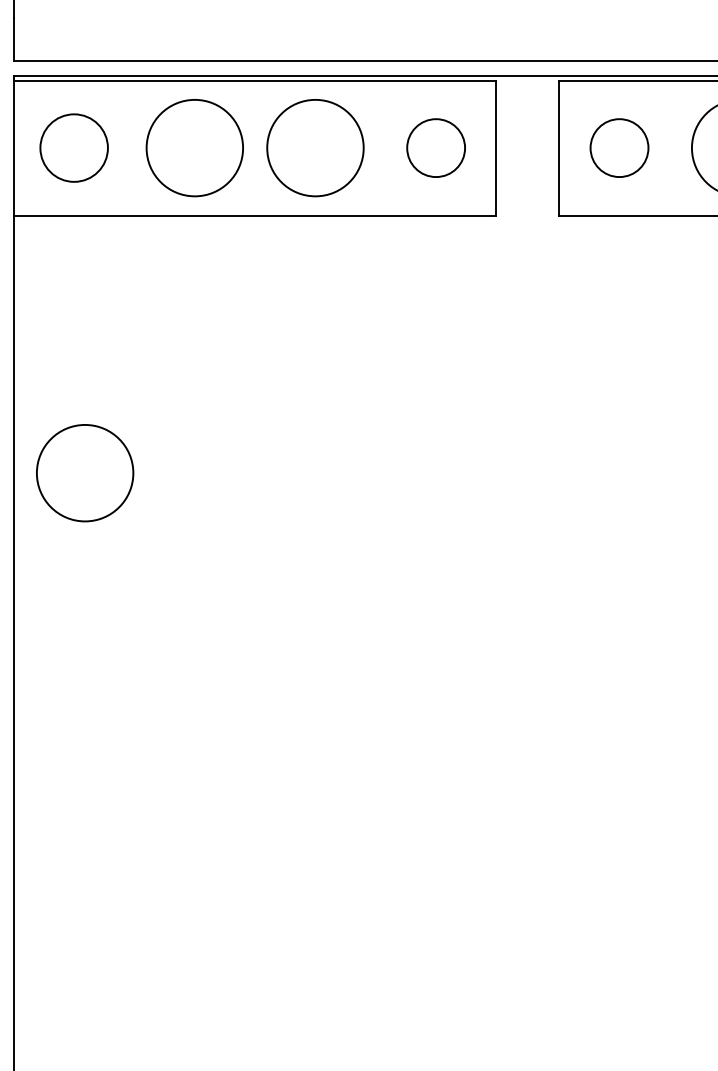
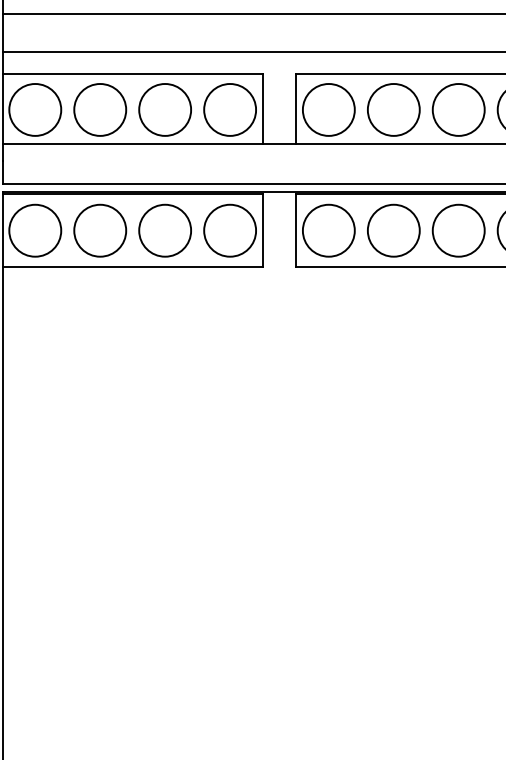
circle: (74, 147) -> (35, 230), size x1.43
circle: (436, 147) -> (230, 230), size x1.67
circle: (618, 147) -> (328, 230), size x1.67
circle: (83, 472) -> (40, 405), removed

